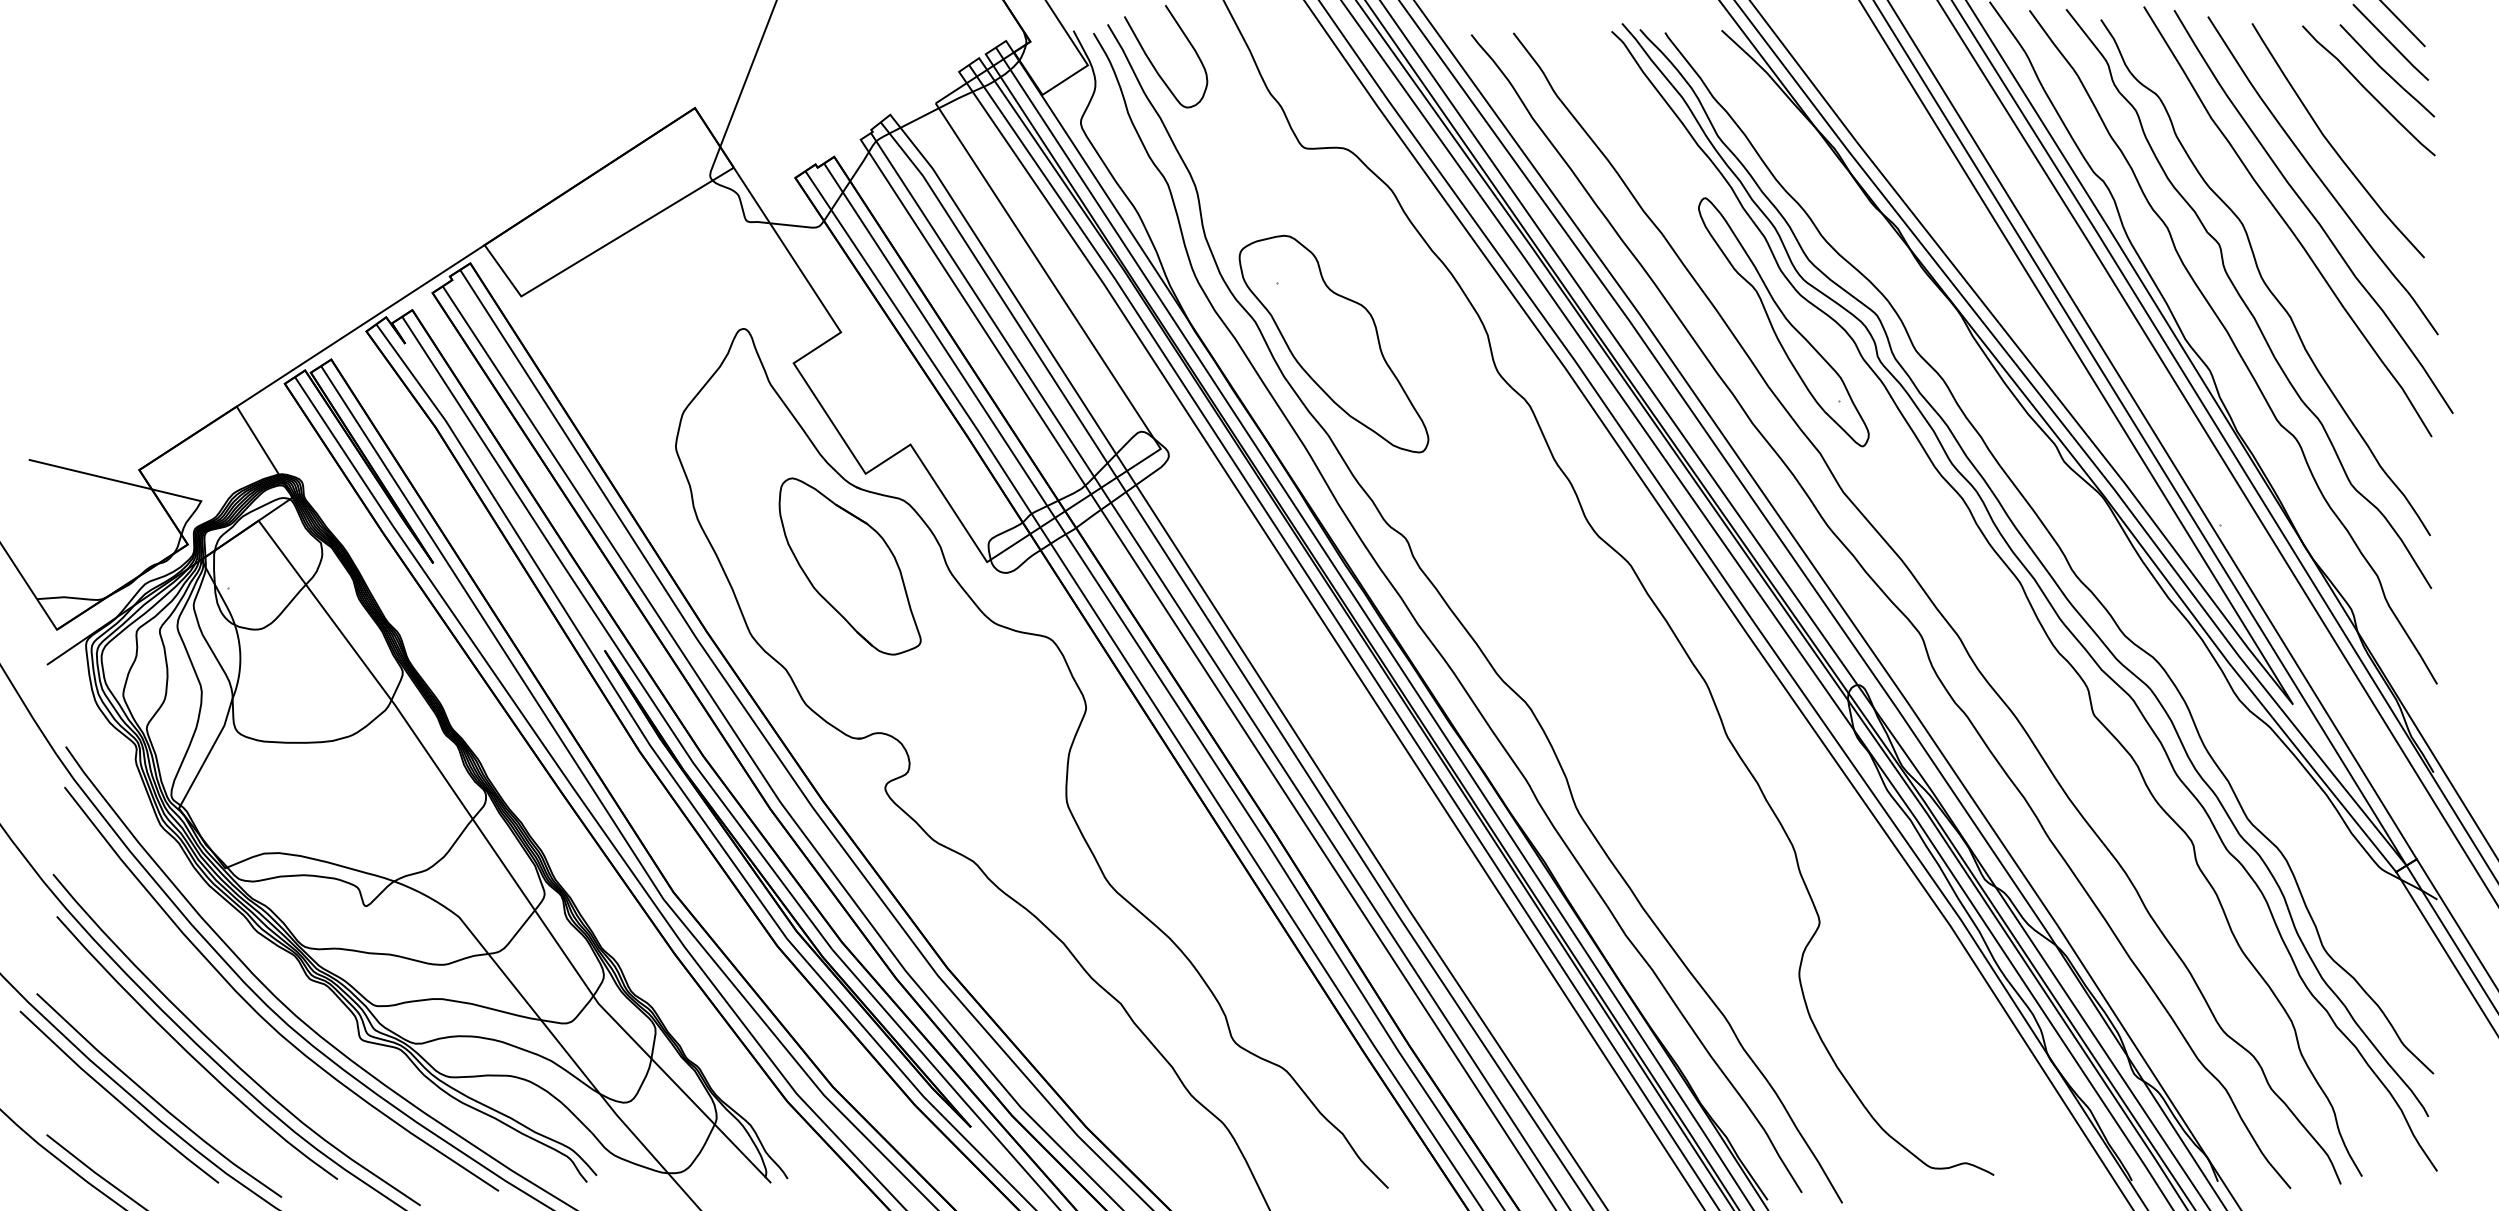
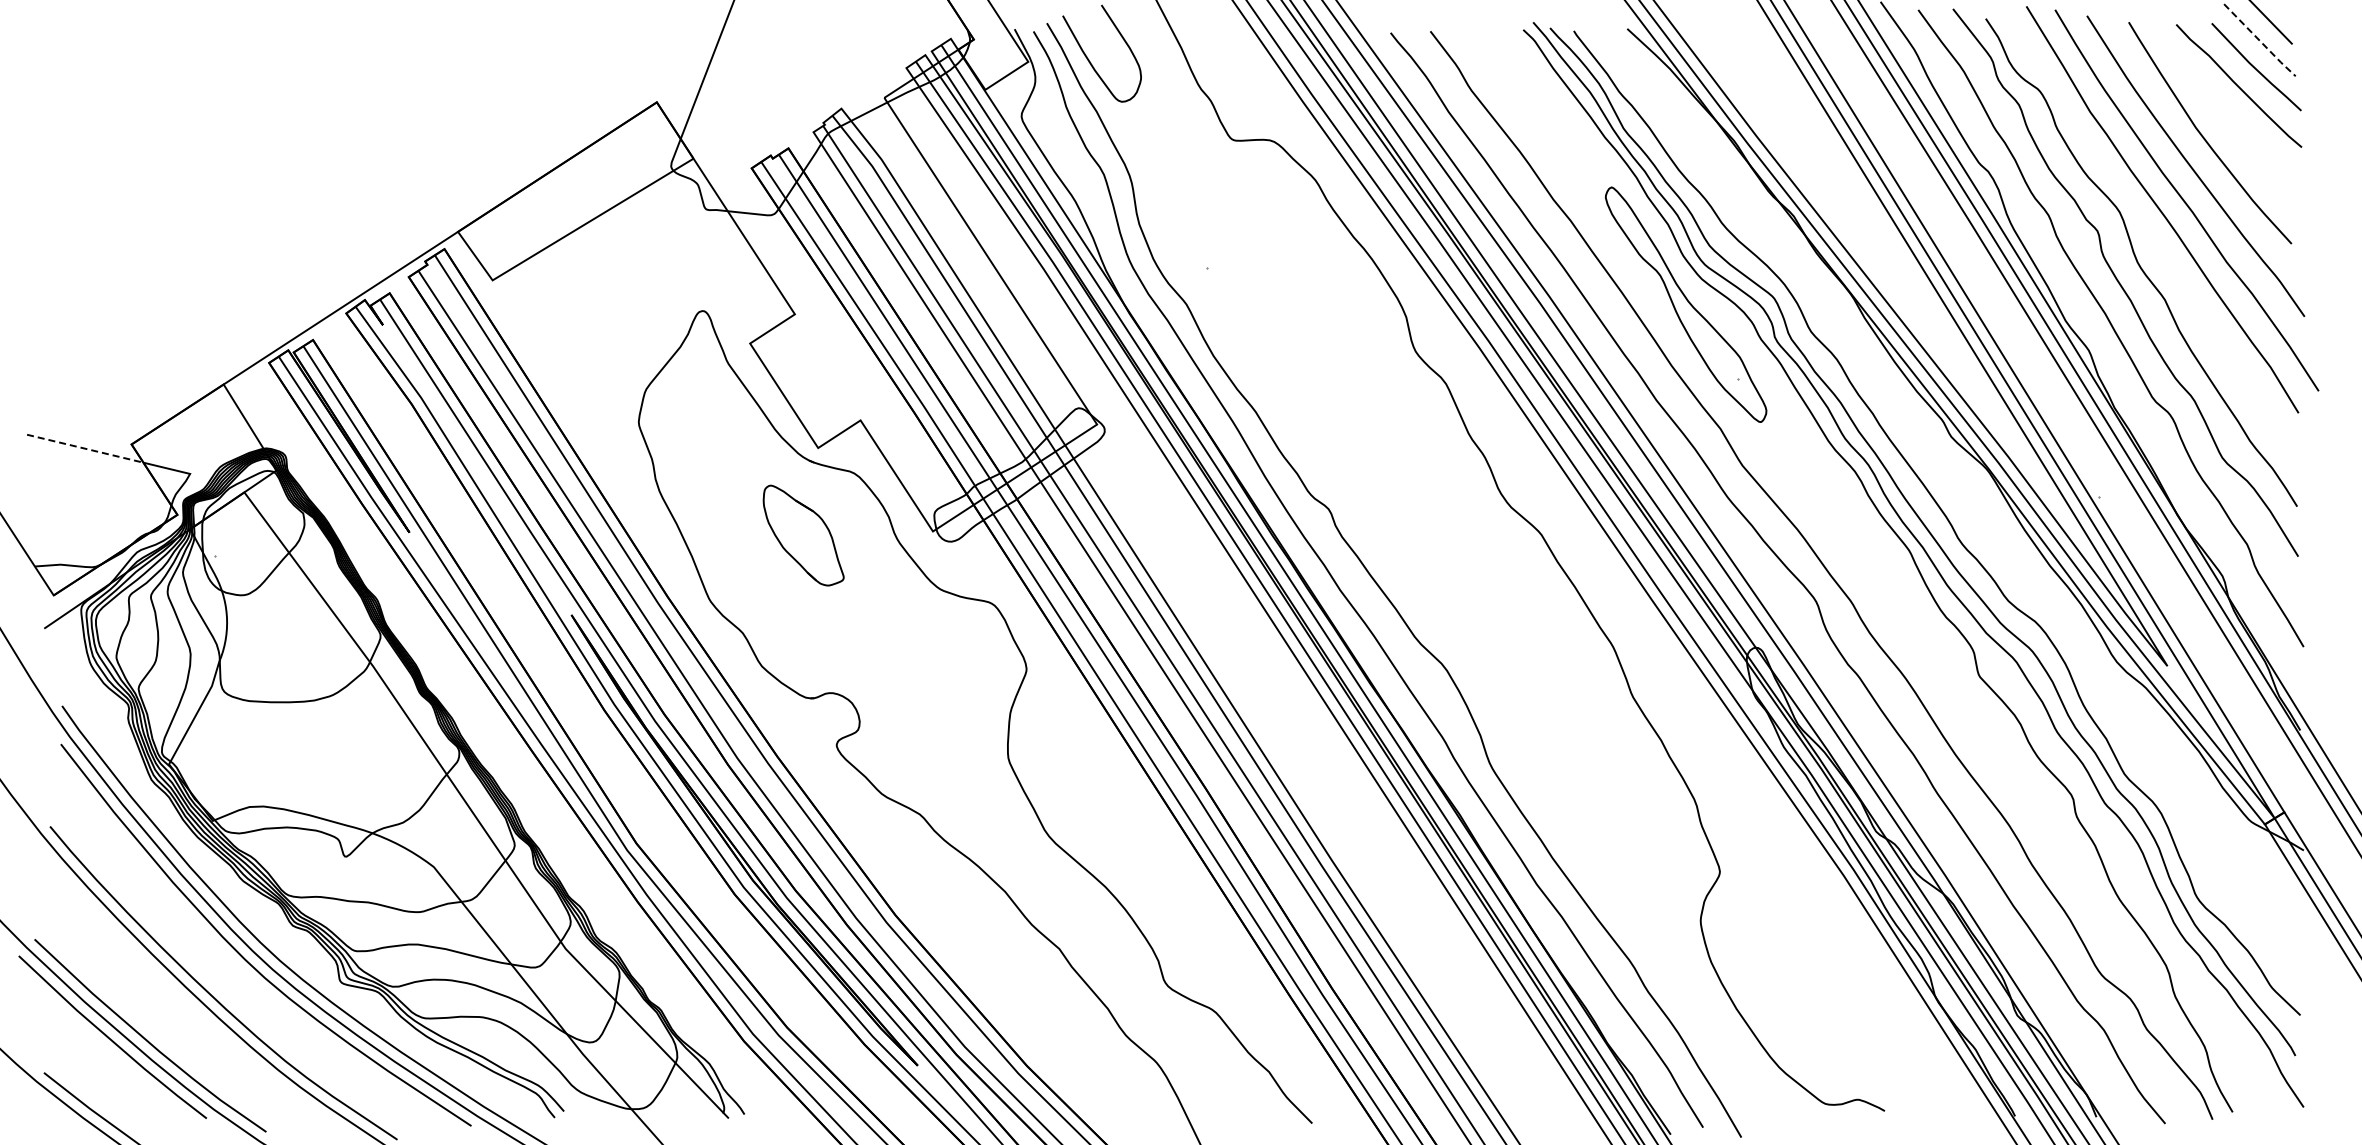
line: (2391, 43) -> (2260, 41), solid -> dashed
part: (1333, 344) -> (1260, 325), removed
line: (90, 474) -> (85, 448), solid -> dashed
part: (850, 566) -> (803, 535), size x0.6
curve: (191, 1054) -> (180, 996), removed

